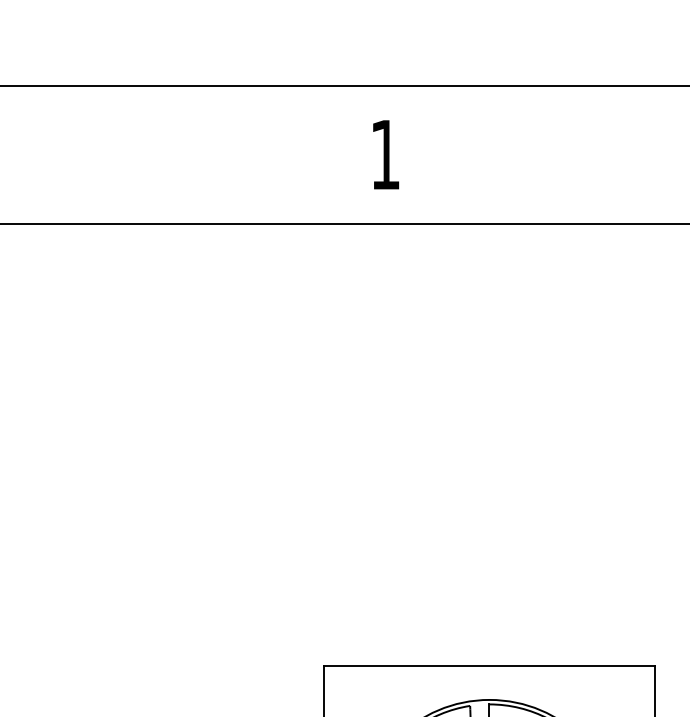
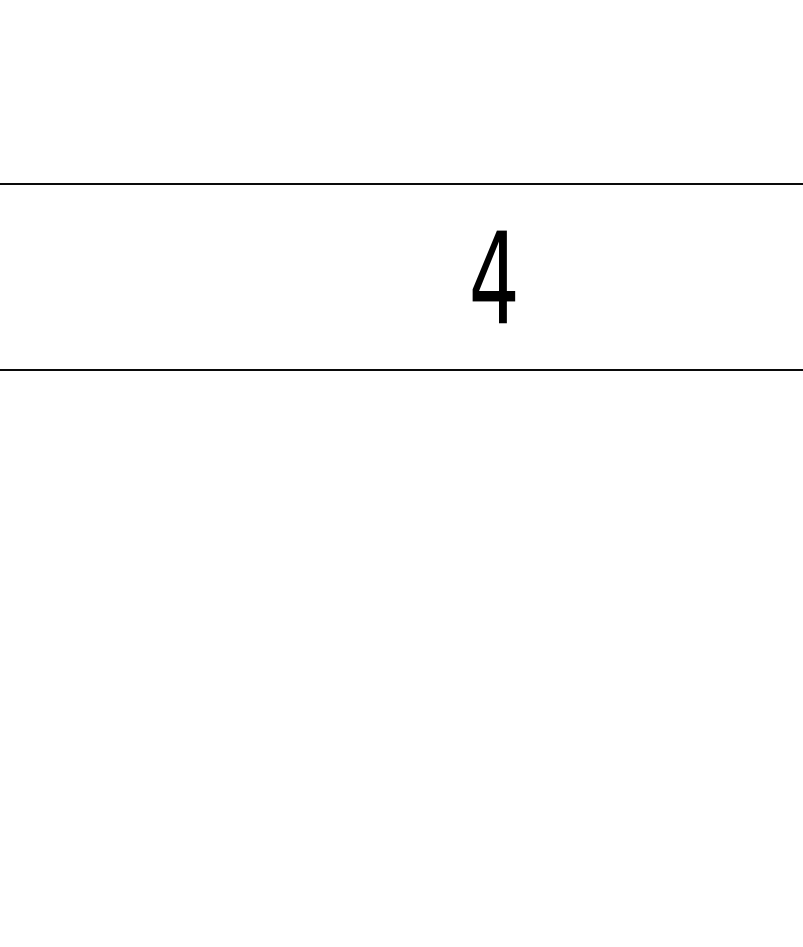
text: (385, 154) -> (494, 276), 1 -> 4

